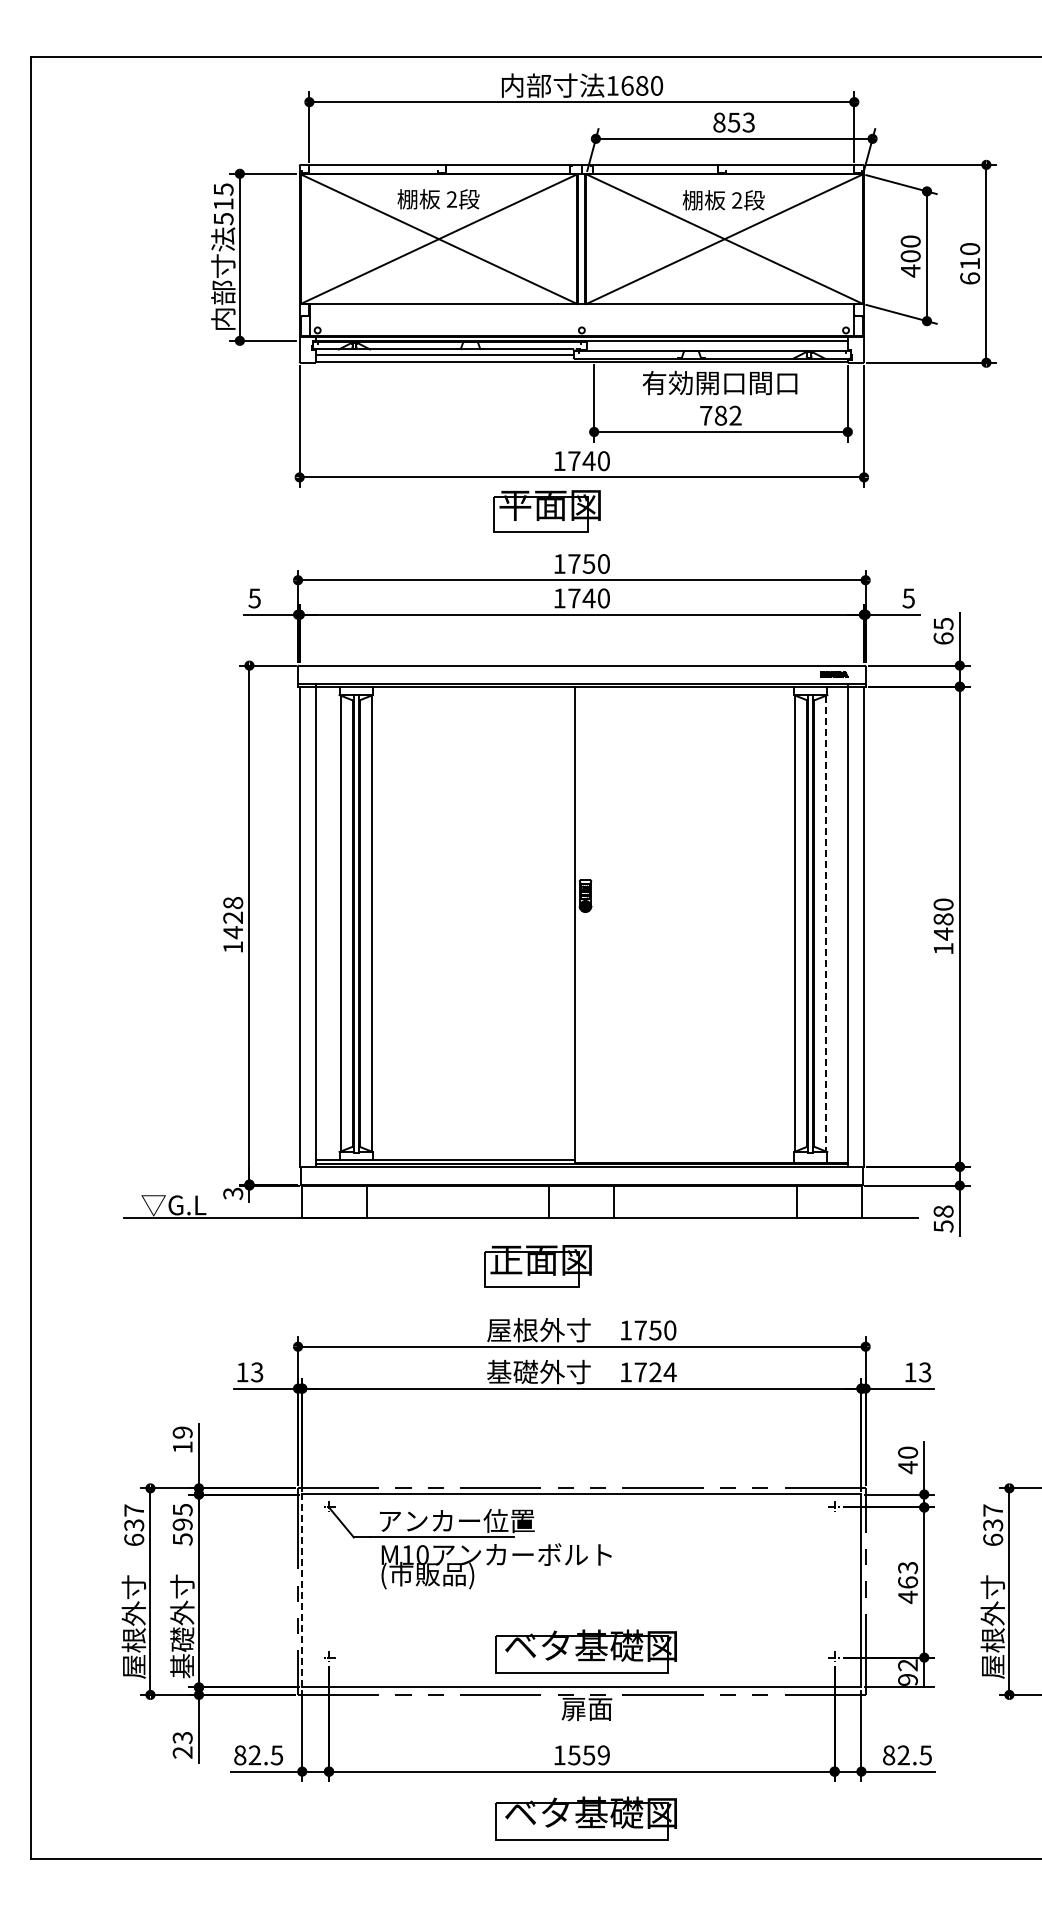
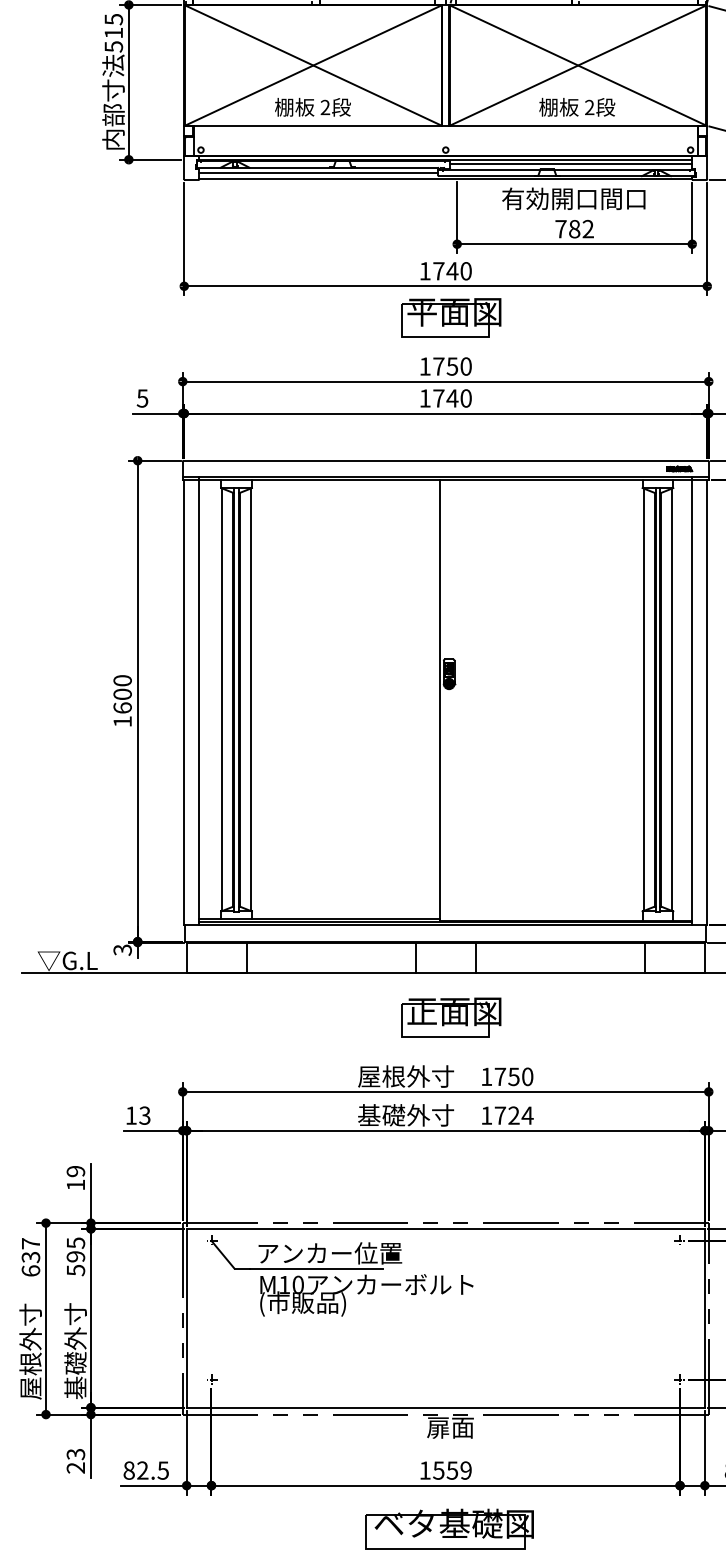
text: (438, 199) -> (312, 107), moved
text: (723, 200) -> (577, 107), moved
line: (716, 345) -> (570, 164), added
part: (546, 511) -> (451, 317), moved
text: (233, 918) -> (122, 695), 1428 -> 1600
line: (826, 924) -> (672, 700), dashed -> solid
part: (537, 1266) -> (451, 1017), moved
line: (302, 1590) -> (186, 1317), dashed -> solid
part: (585, 1651) -> (449, 1374), removed

